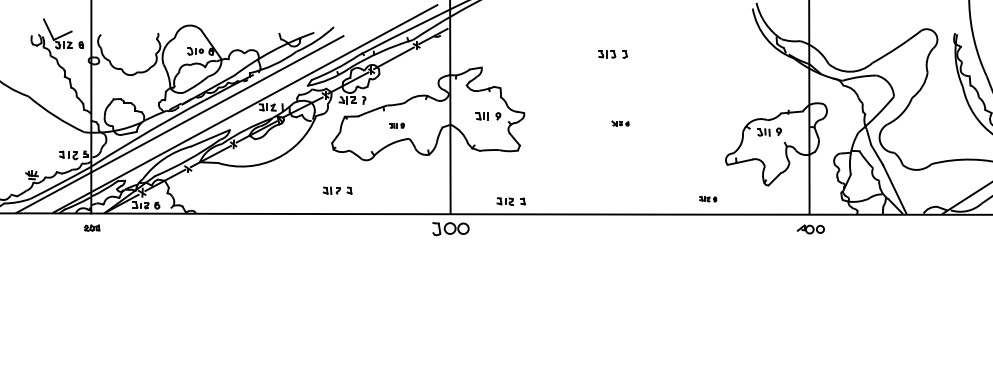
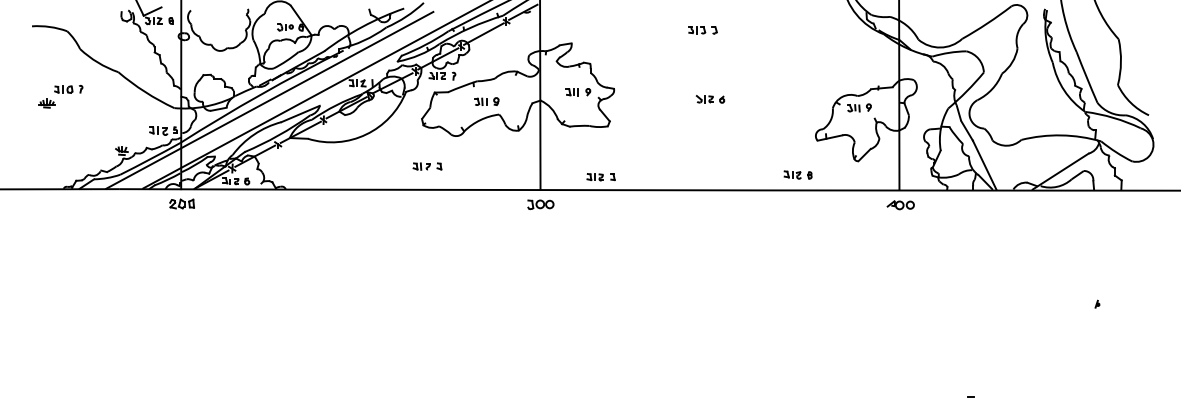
part: (620, 123) -> (710, 99), size x1.67
part: (396, 125) -> (486, 101), size x1.67
part: (707, 198) -> (797, 174), size x1.67
part: (91, 227) -> (181, 203), size x1.67
part: (450, 228) -> (540, 204), size x0.71

